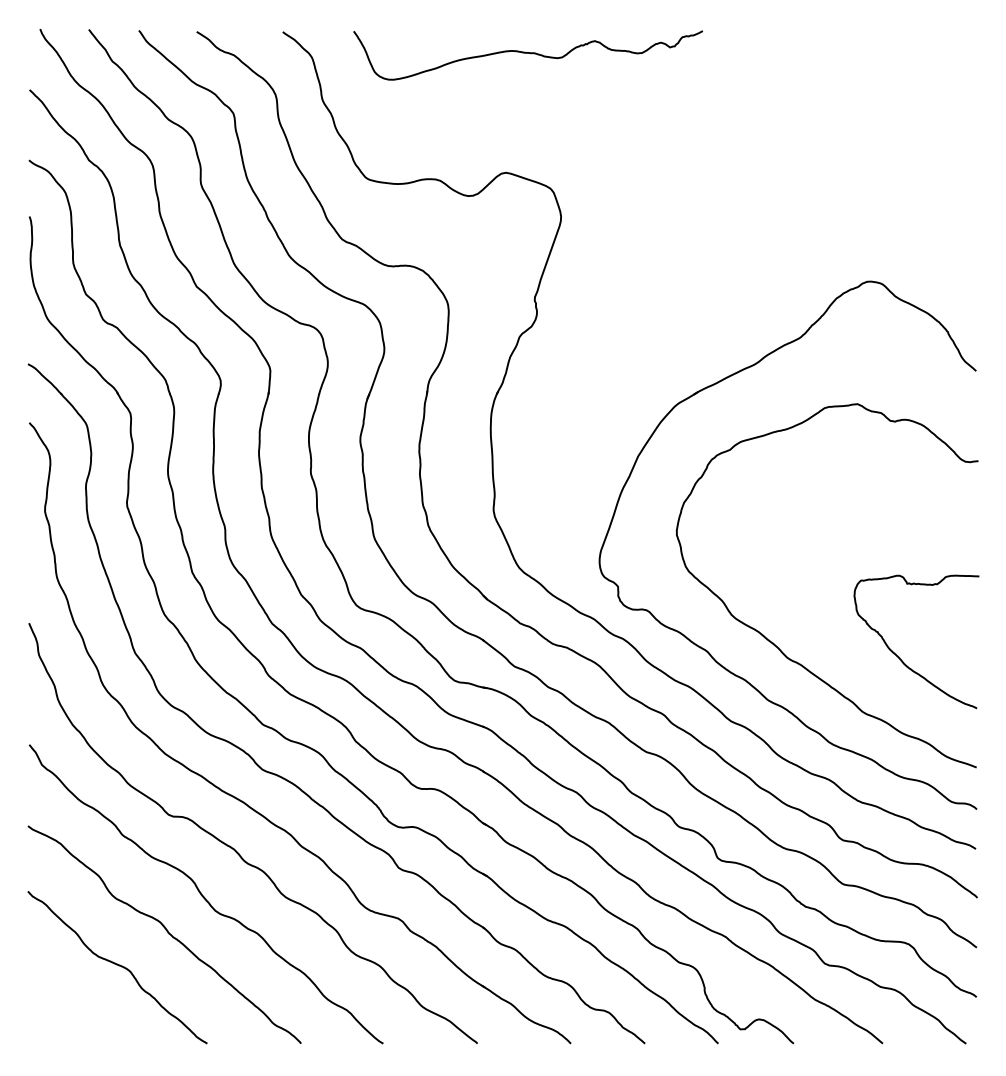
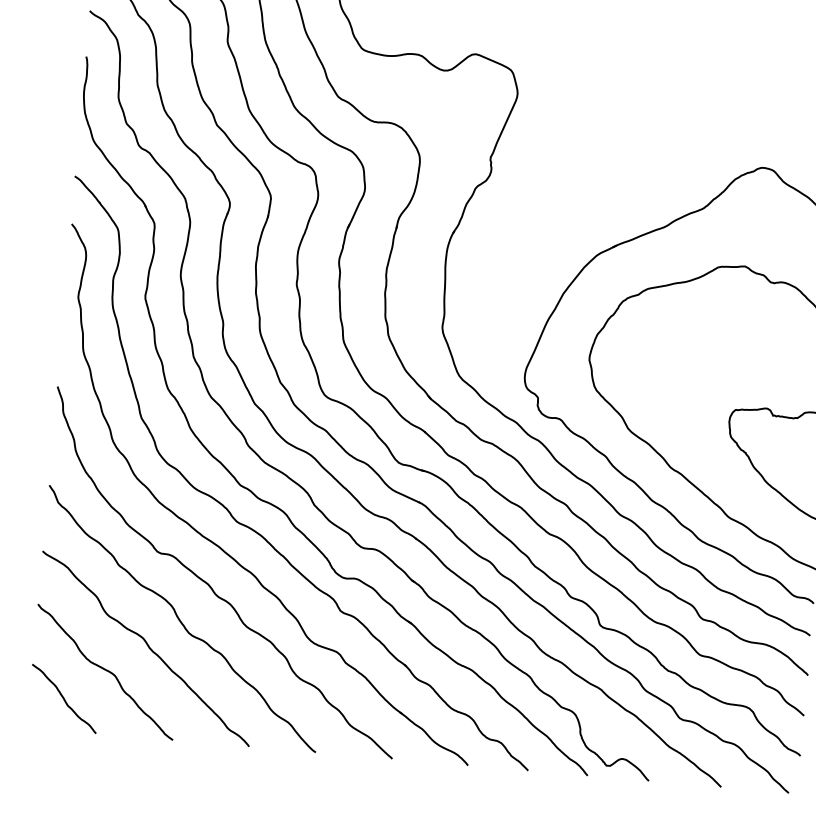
curve: (69, 1004) -> (63, 698), added

